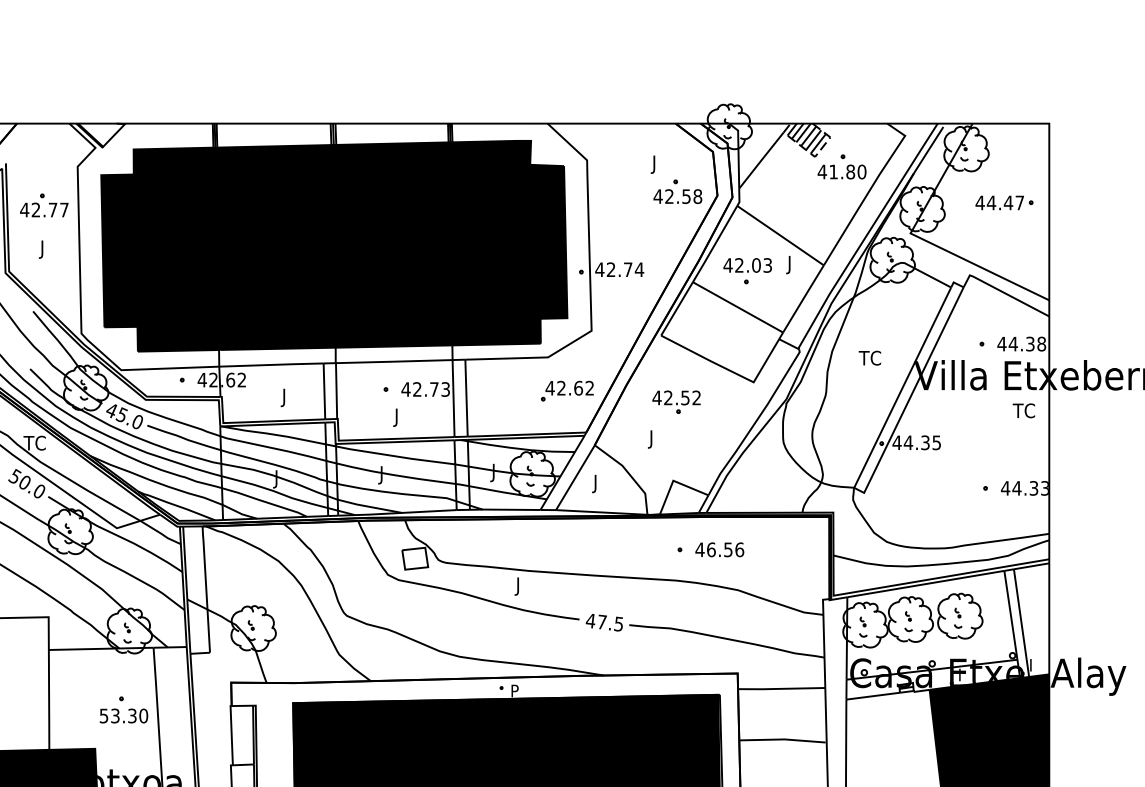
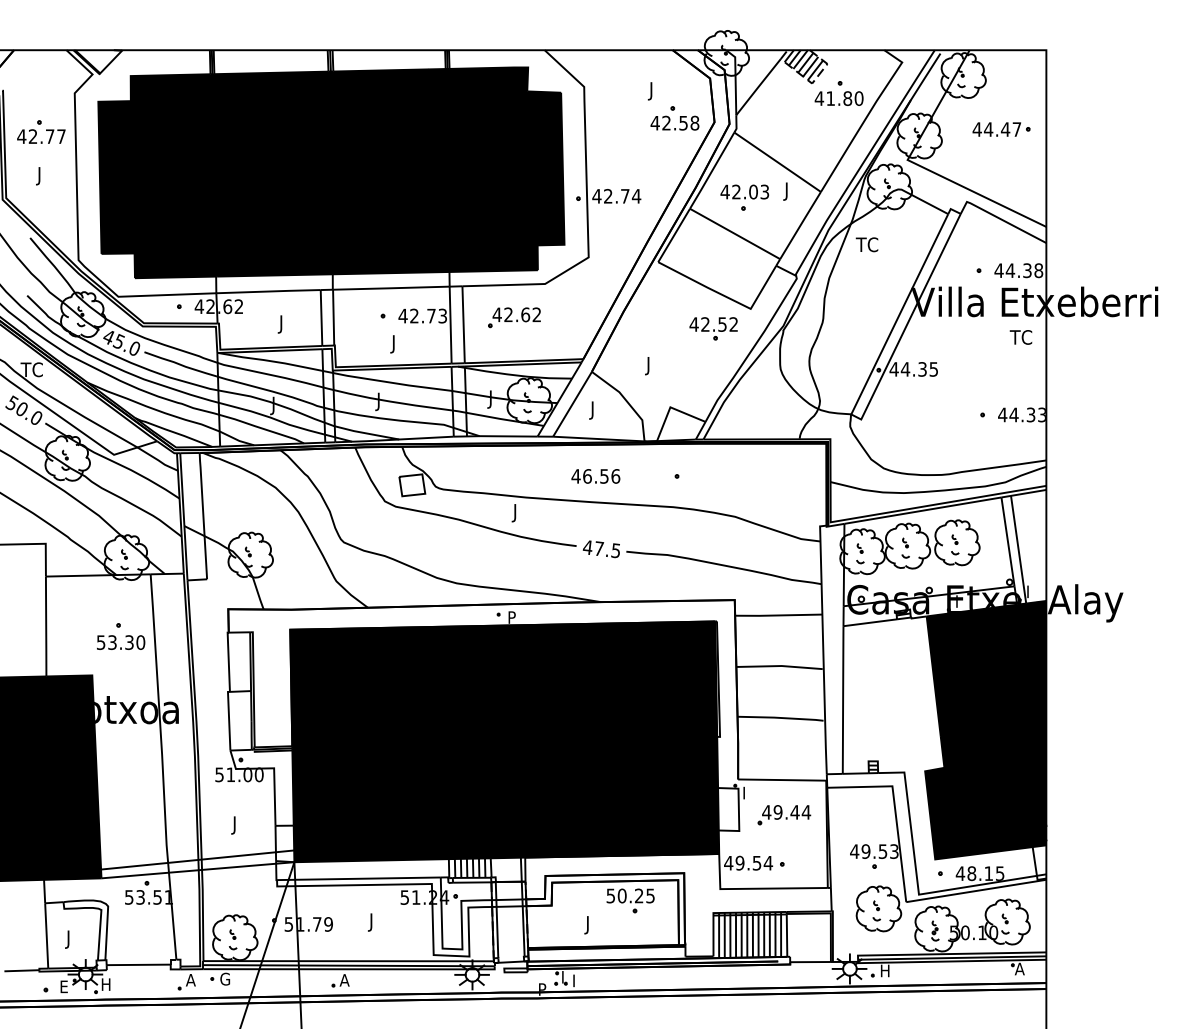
text: (869, 357) -> (866, 244), moved
part: (567, 390) -> (514, 317), moved
part: (676, 401) -> (713, 328), moved
text: (719, 549) -> (595, 476), moved

